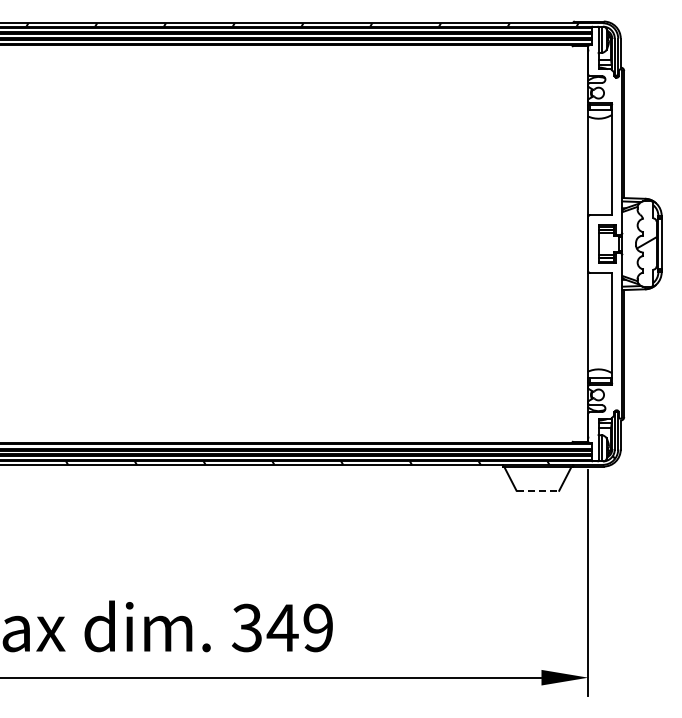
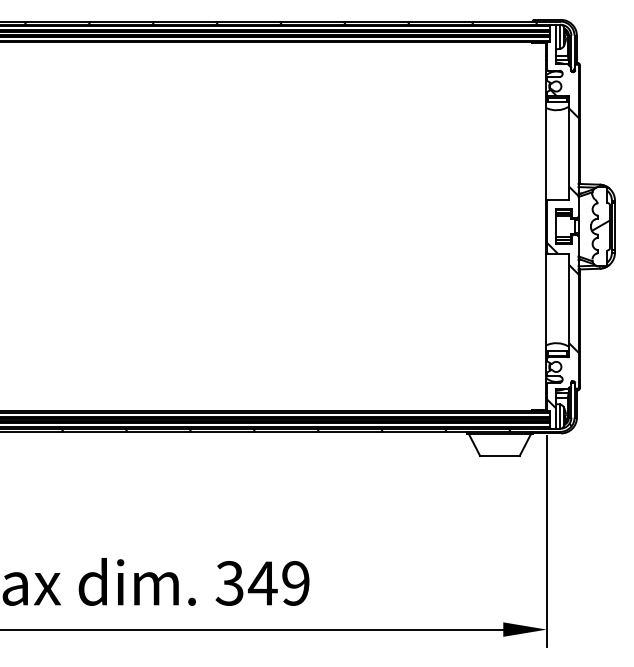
hatch: (605, 267) -> (562, 248), added
line: (538, 490) -> (500, 455), dashed -> solid

